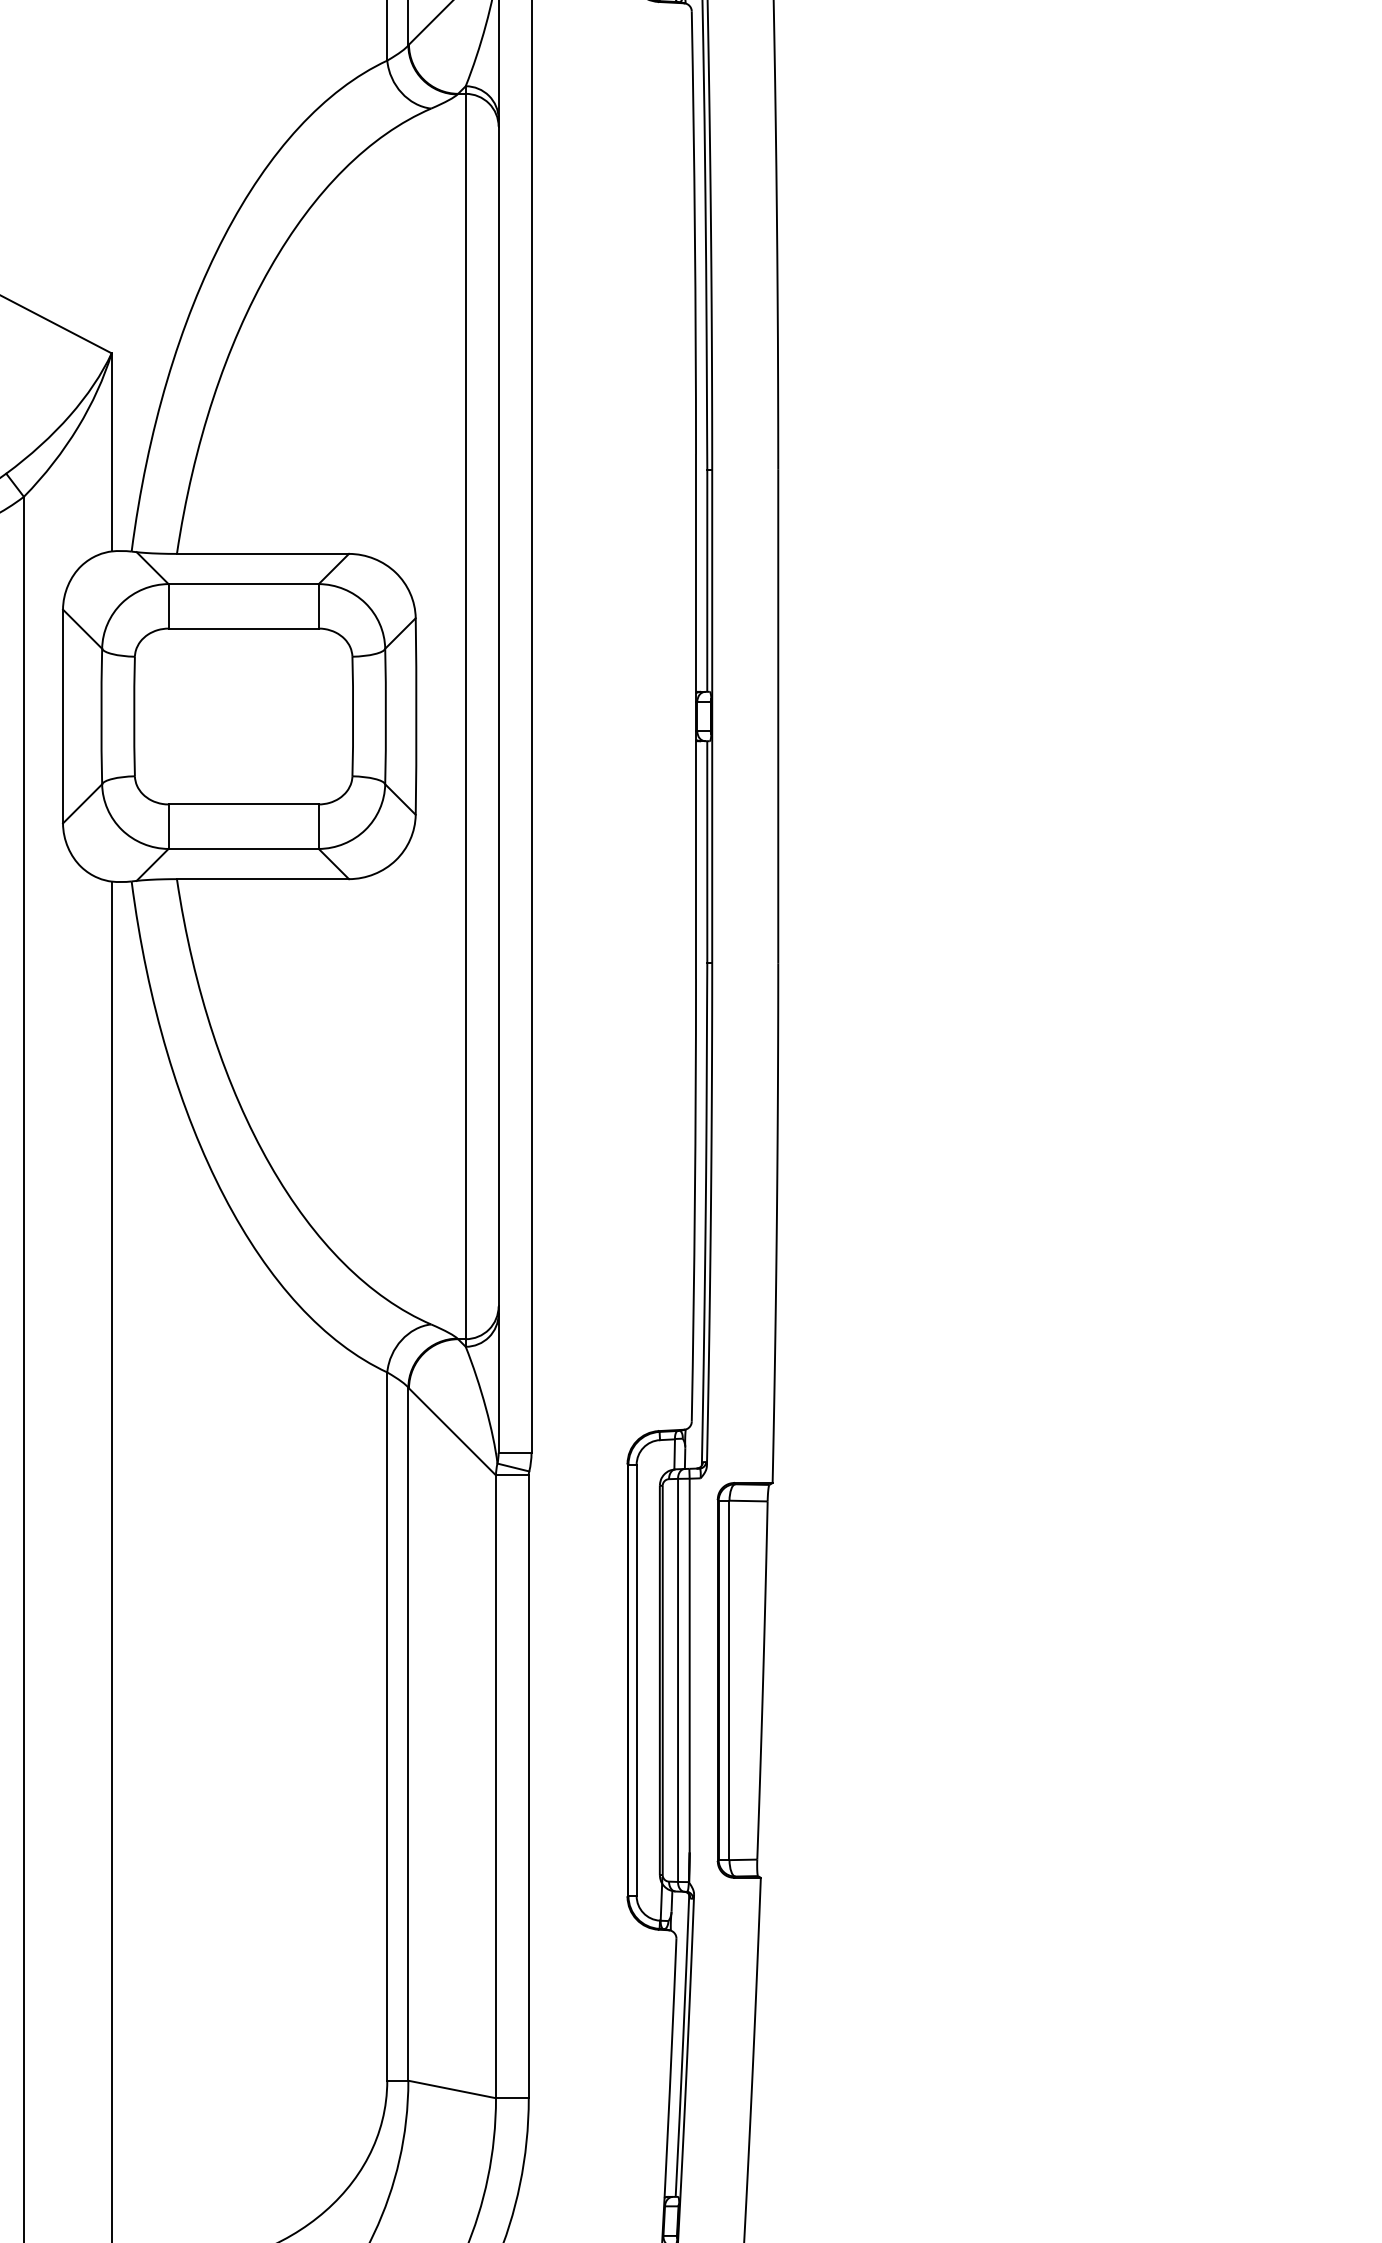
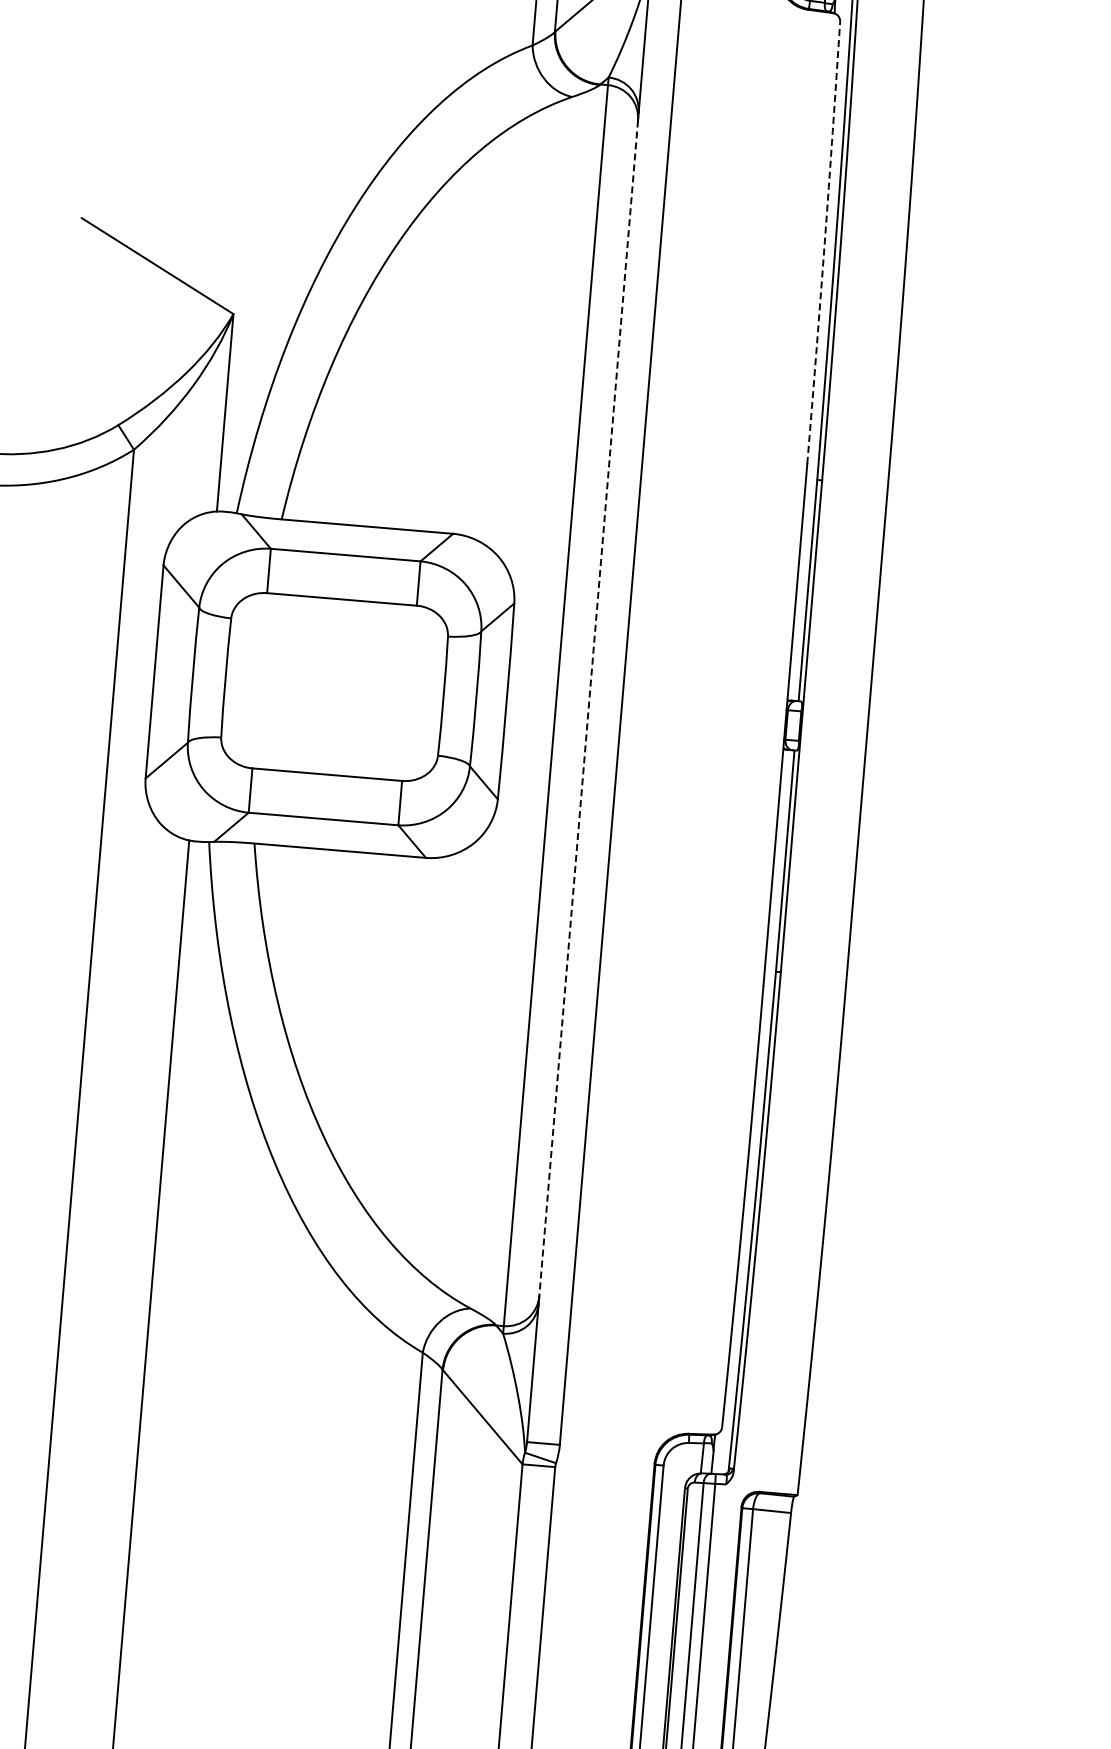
arc: (694, 232) -> (824, 242), solid -> dashed
line: (498, 716) -> (588, 708), solid -> dashed

